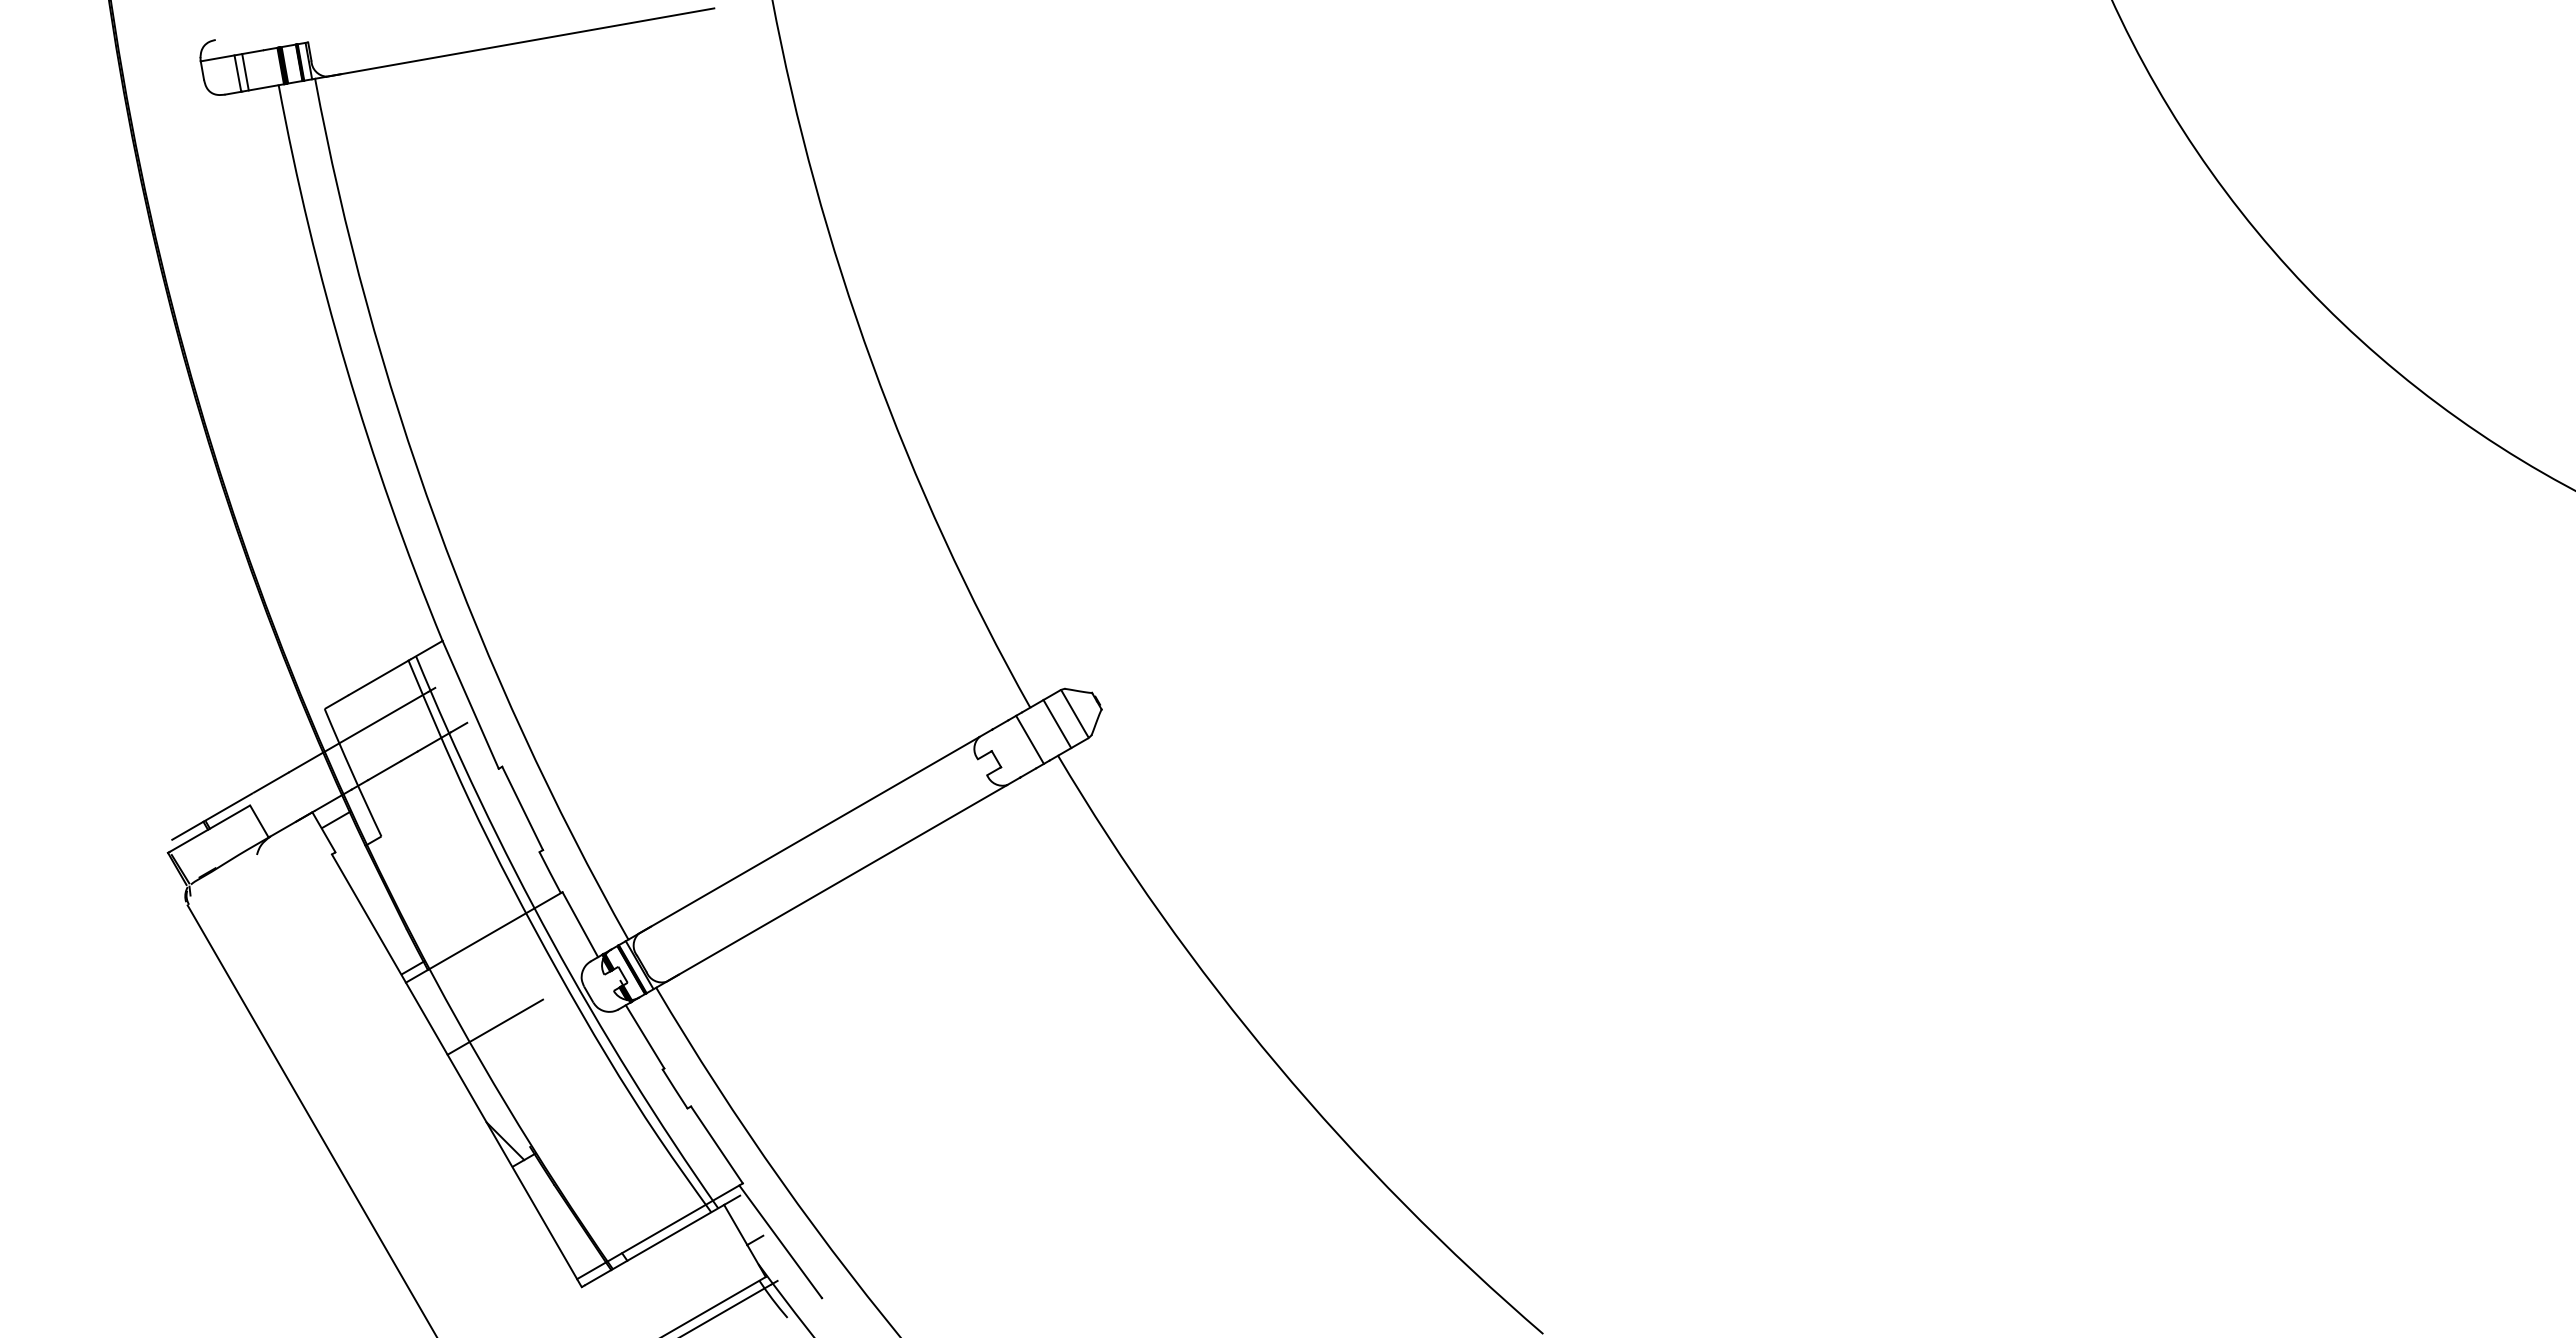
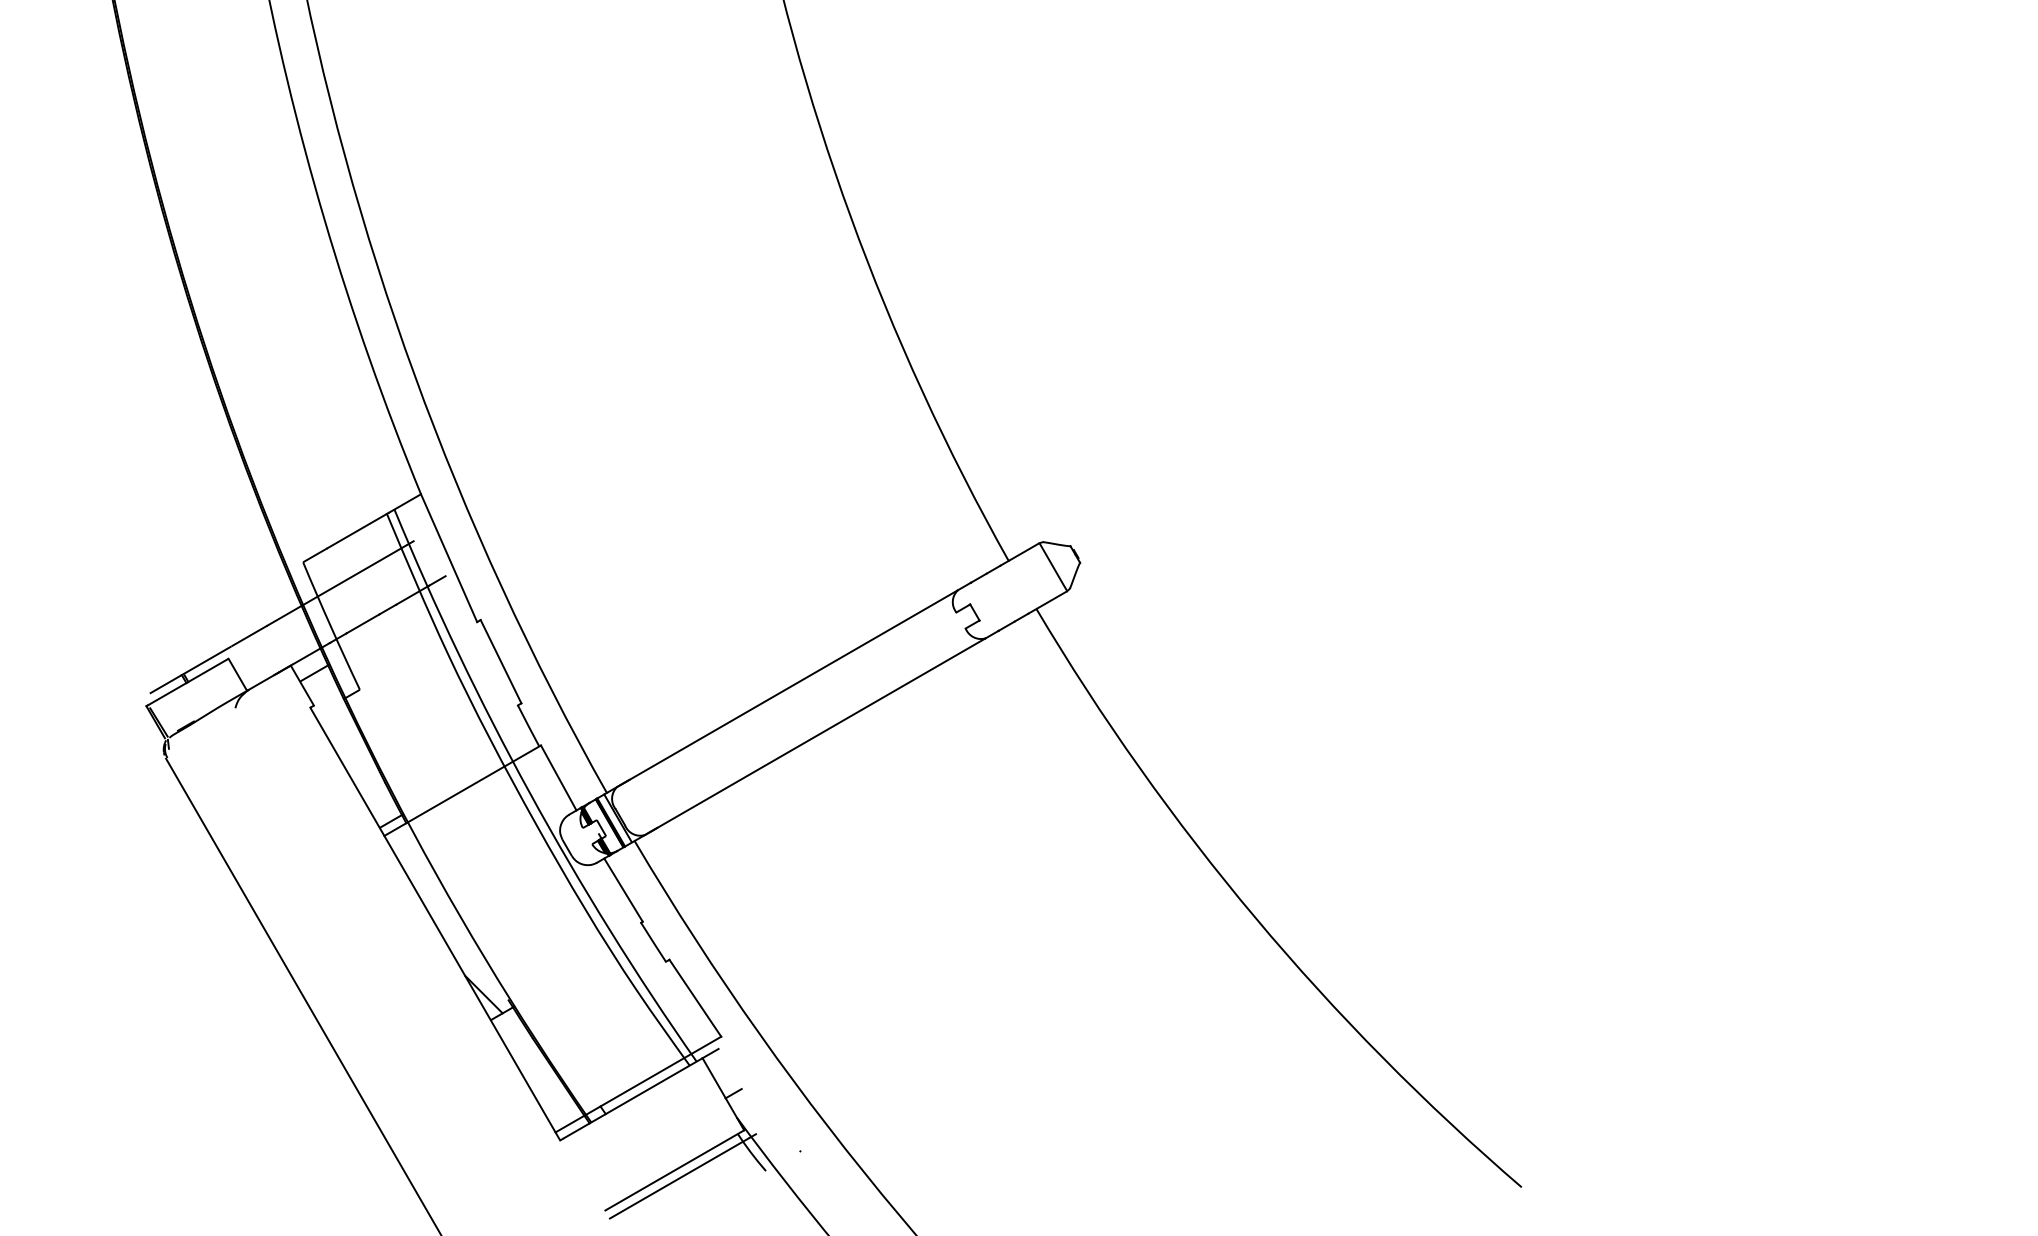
line: (1057, 723) -> (1035, 576), removed
line: (1029, 739) -> (1007, 592), removed
line: (495, 1026) -> (473, 879), removed
line: (780, 1241) -> (758, 1094), removed

